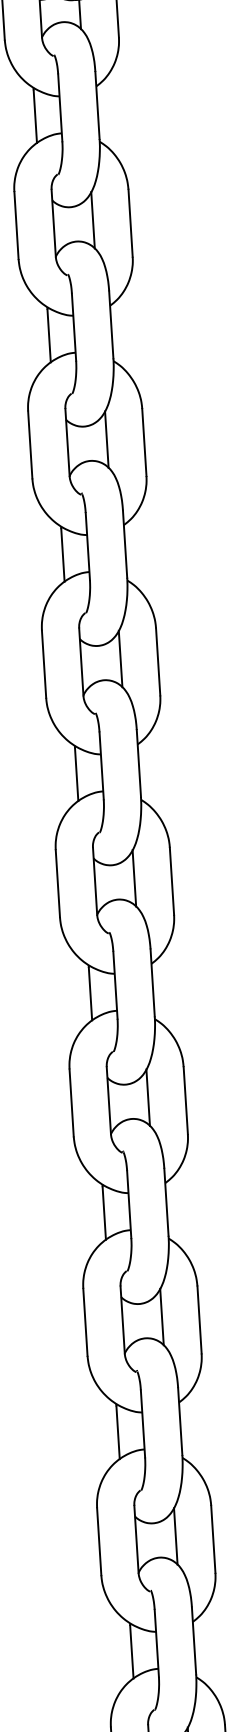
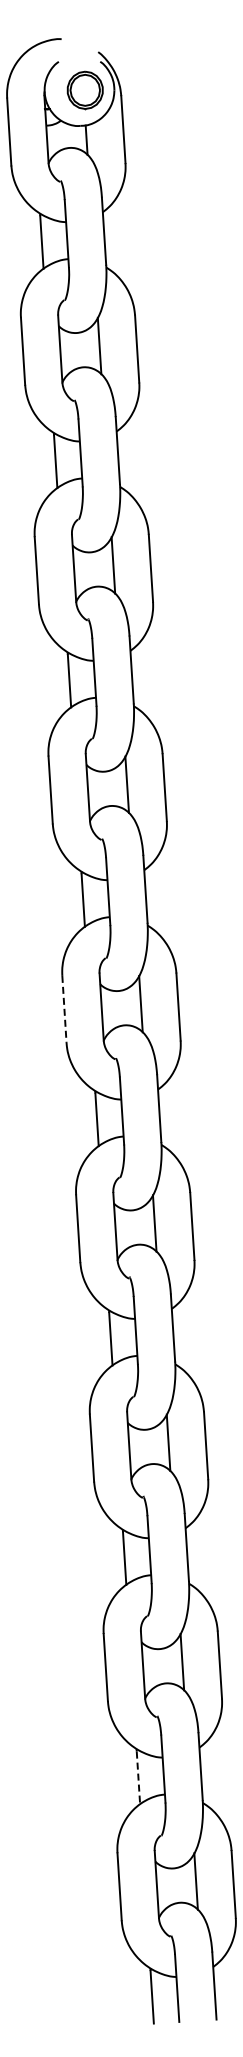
line: (57, 883) -> (64, 1009), solid -> dashed
line: (131, 1652) -> (138, 1778), solid -> dashed

